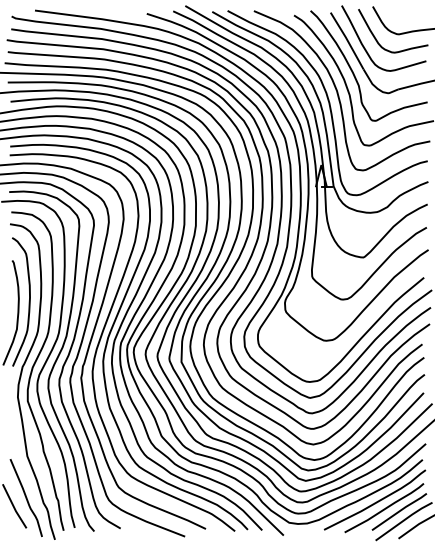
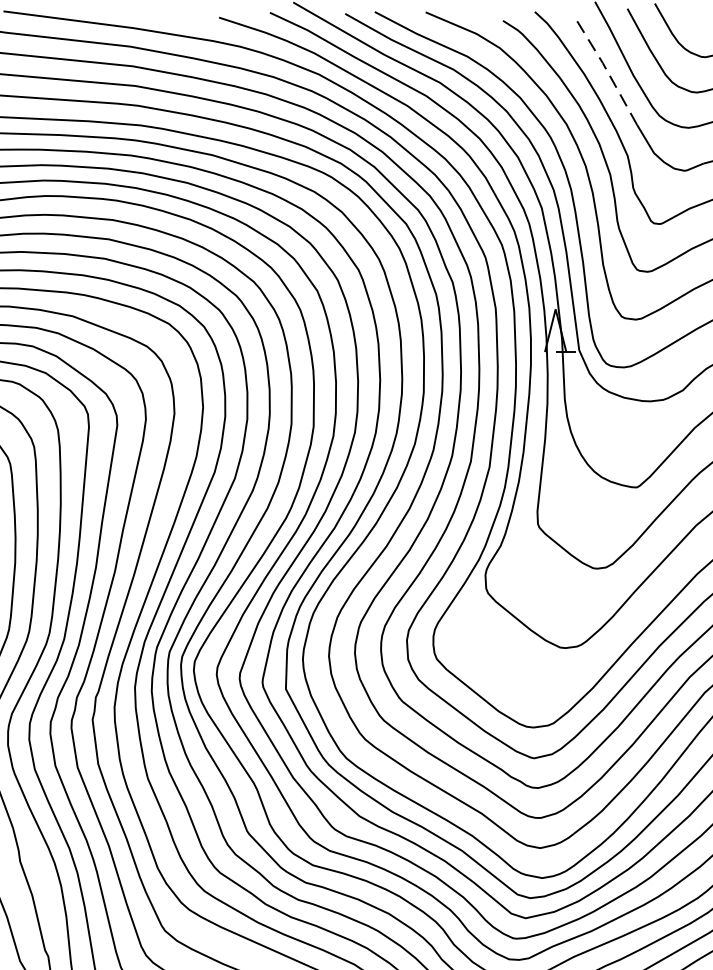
line: (347, 40) -> (606, 69), solid -> dashed

